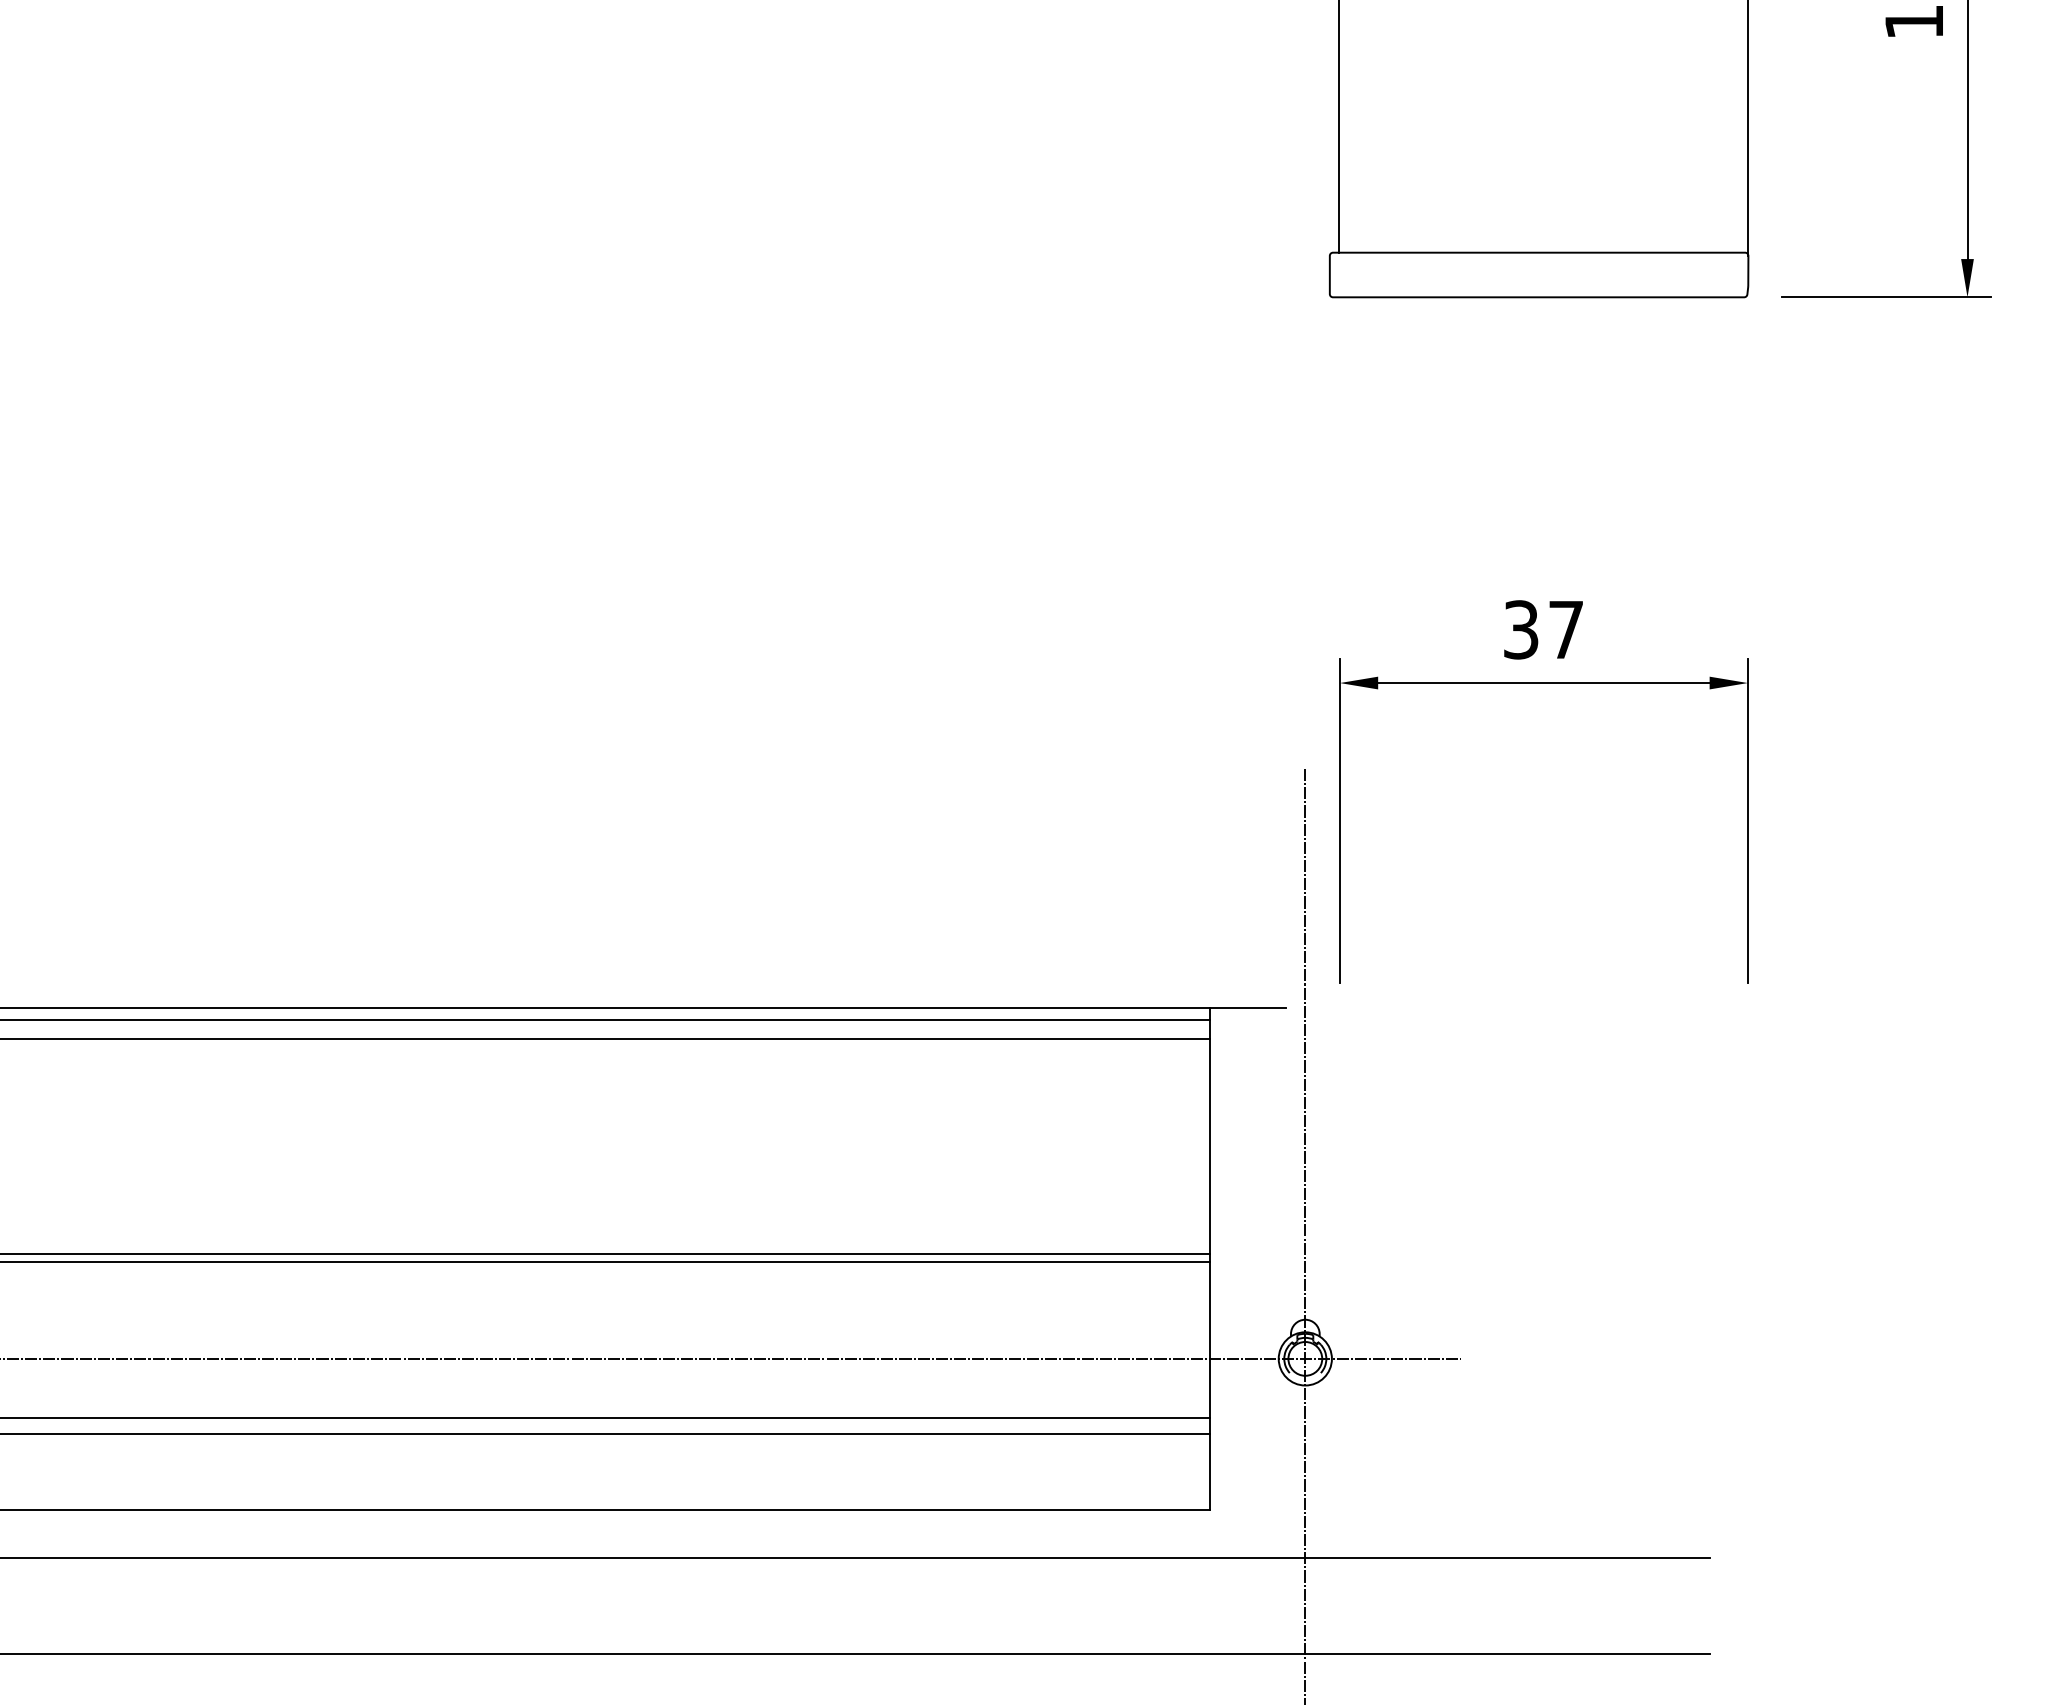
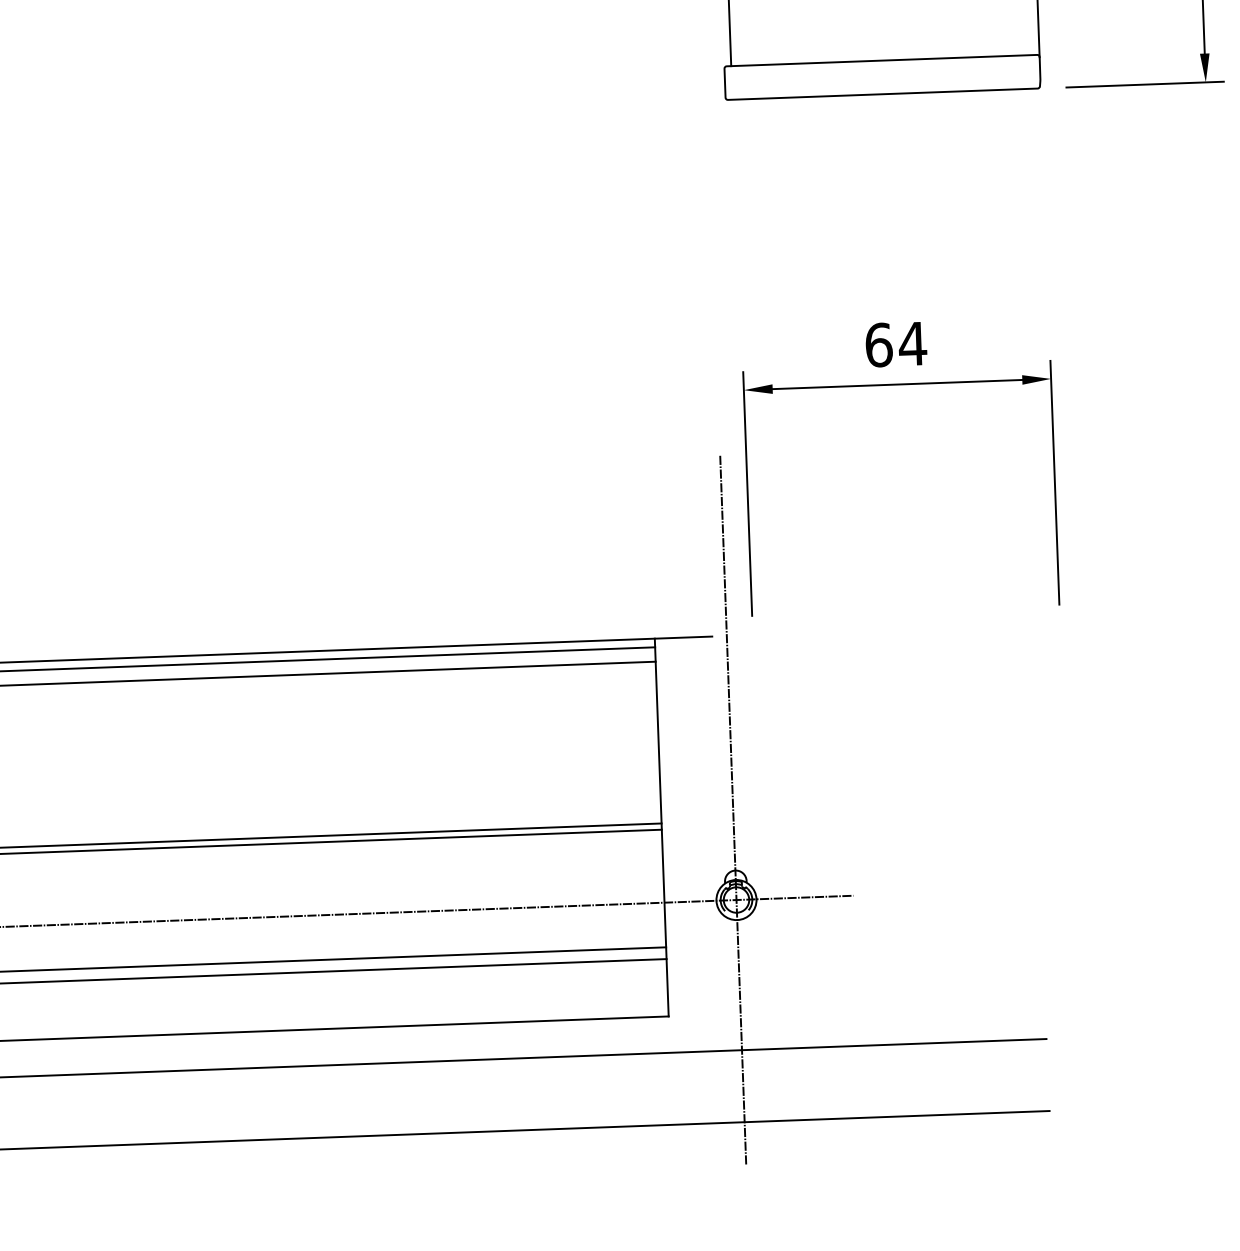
text: (1543, 629) -> (895, 344), 37 -> 64

